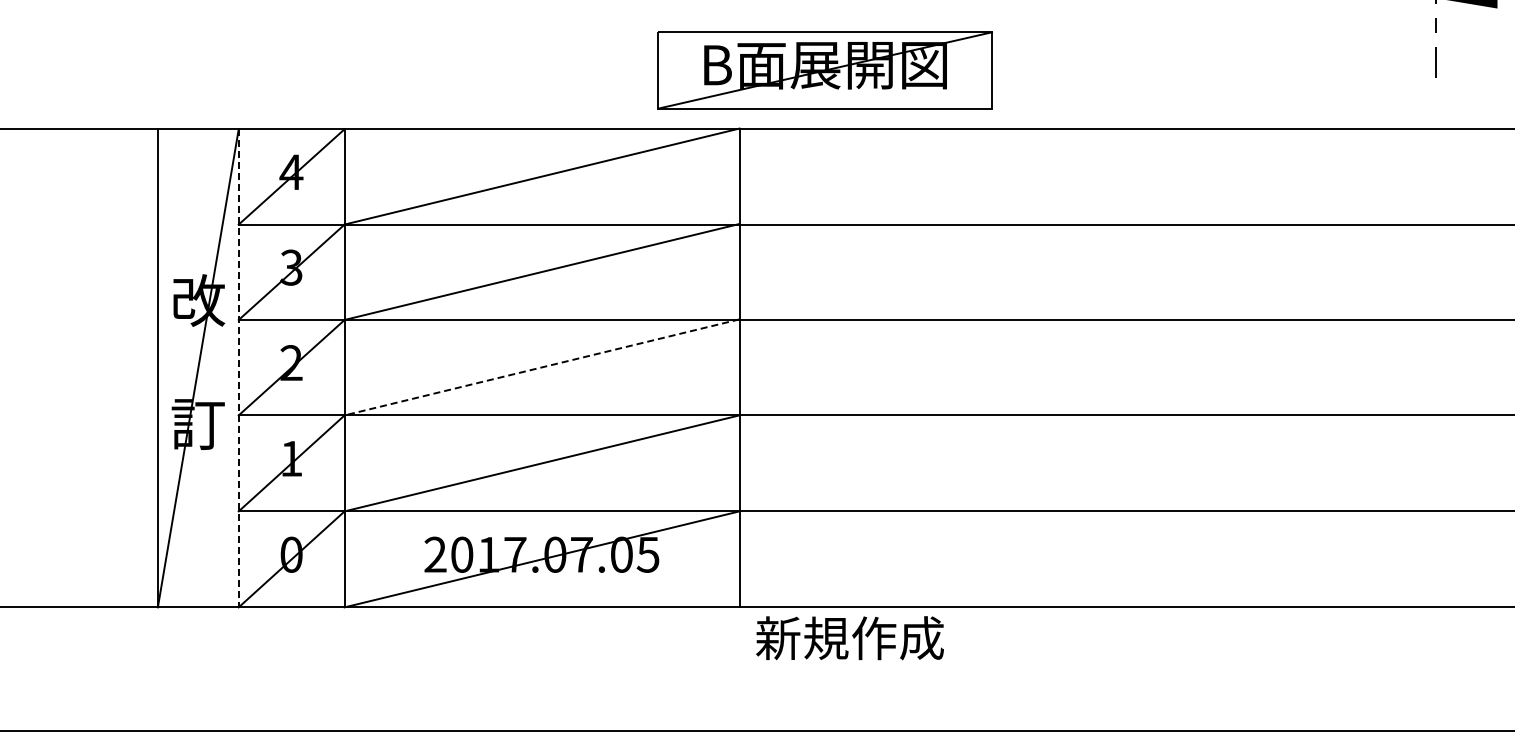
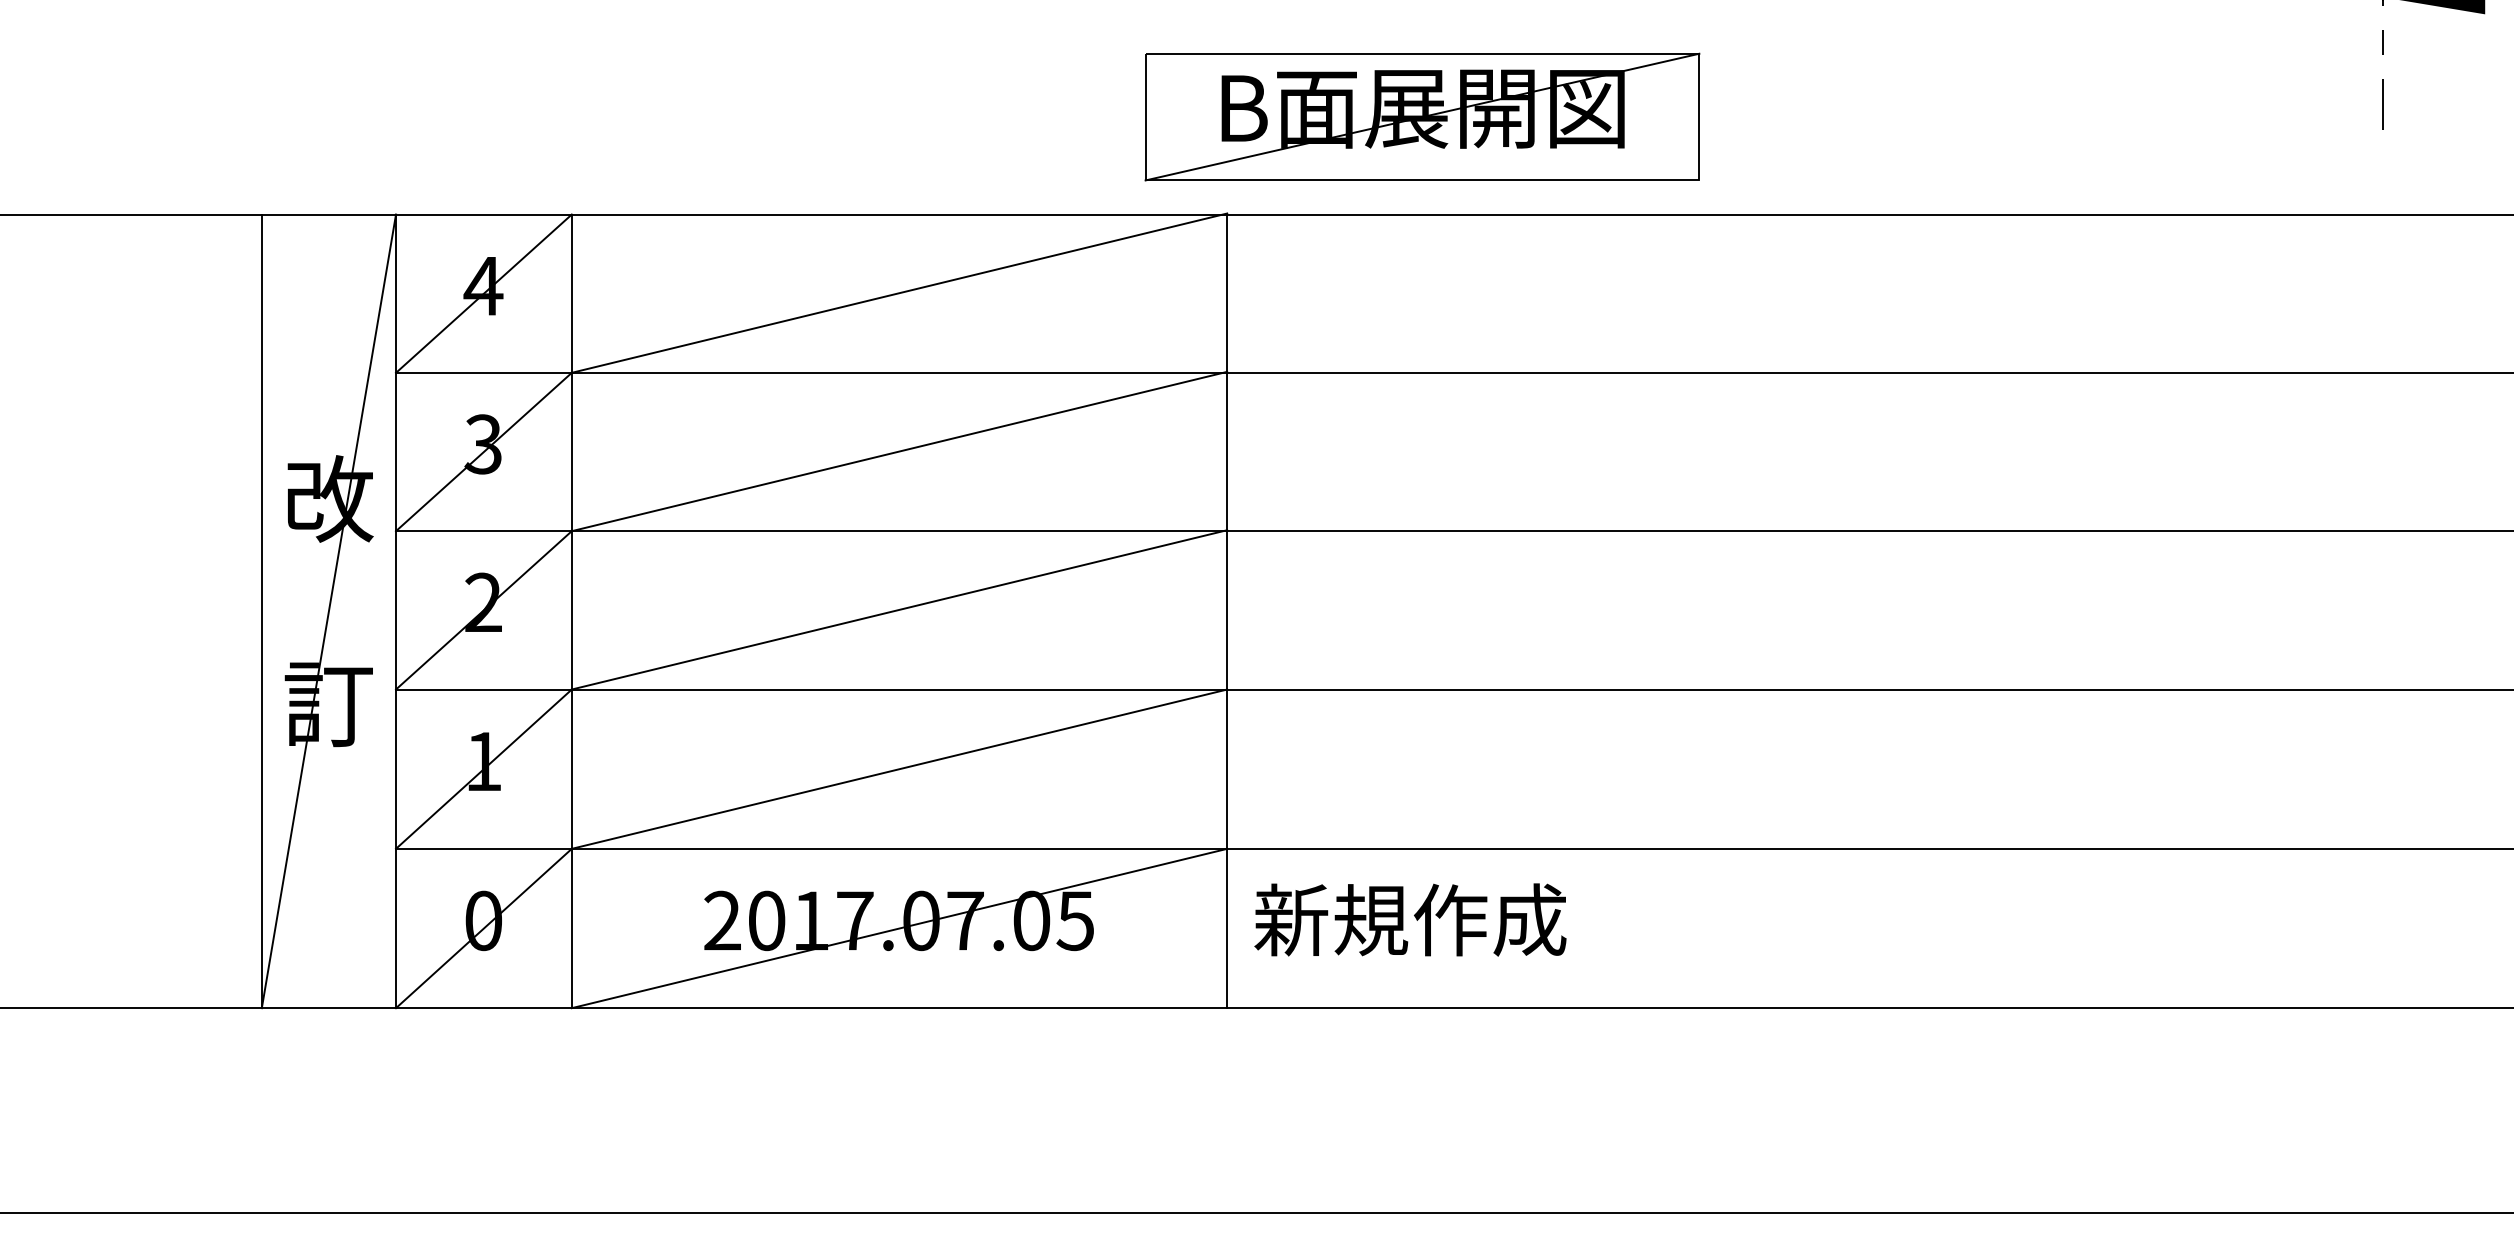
part: (824, 70) -> (1421, 117), moved
line: (541, 367) -> (898, 610), dashed -> solid
line: (238, 368) -> (395, 611), dashed -> solid
text: (849, 638) -> (1409, 920), moved

